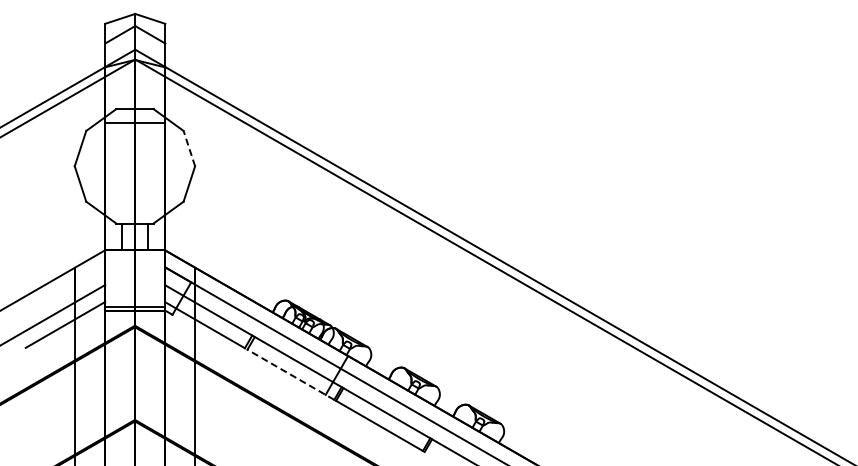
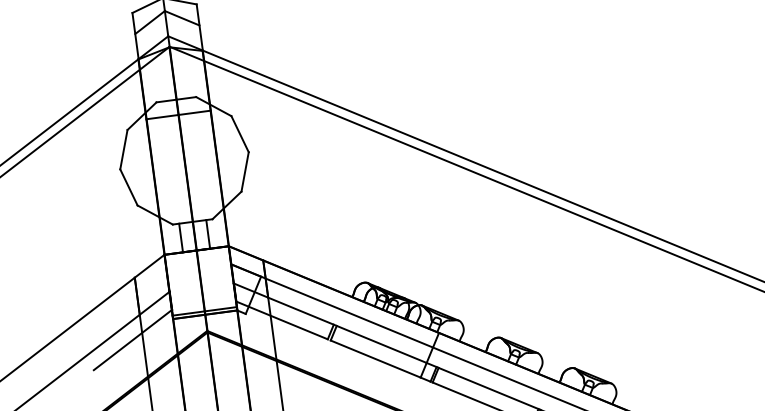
line: (189, 148) -> (240, 134), dashed -> solid
line: (290, 374) -> (380, 360), dashed -> solid

